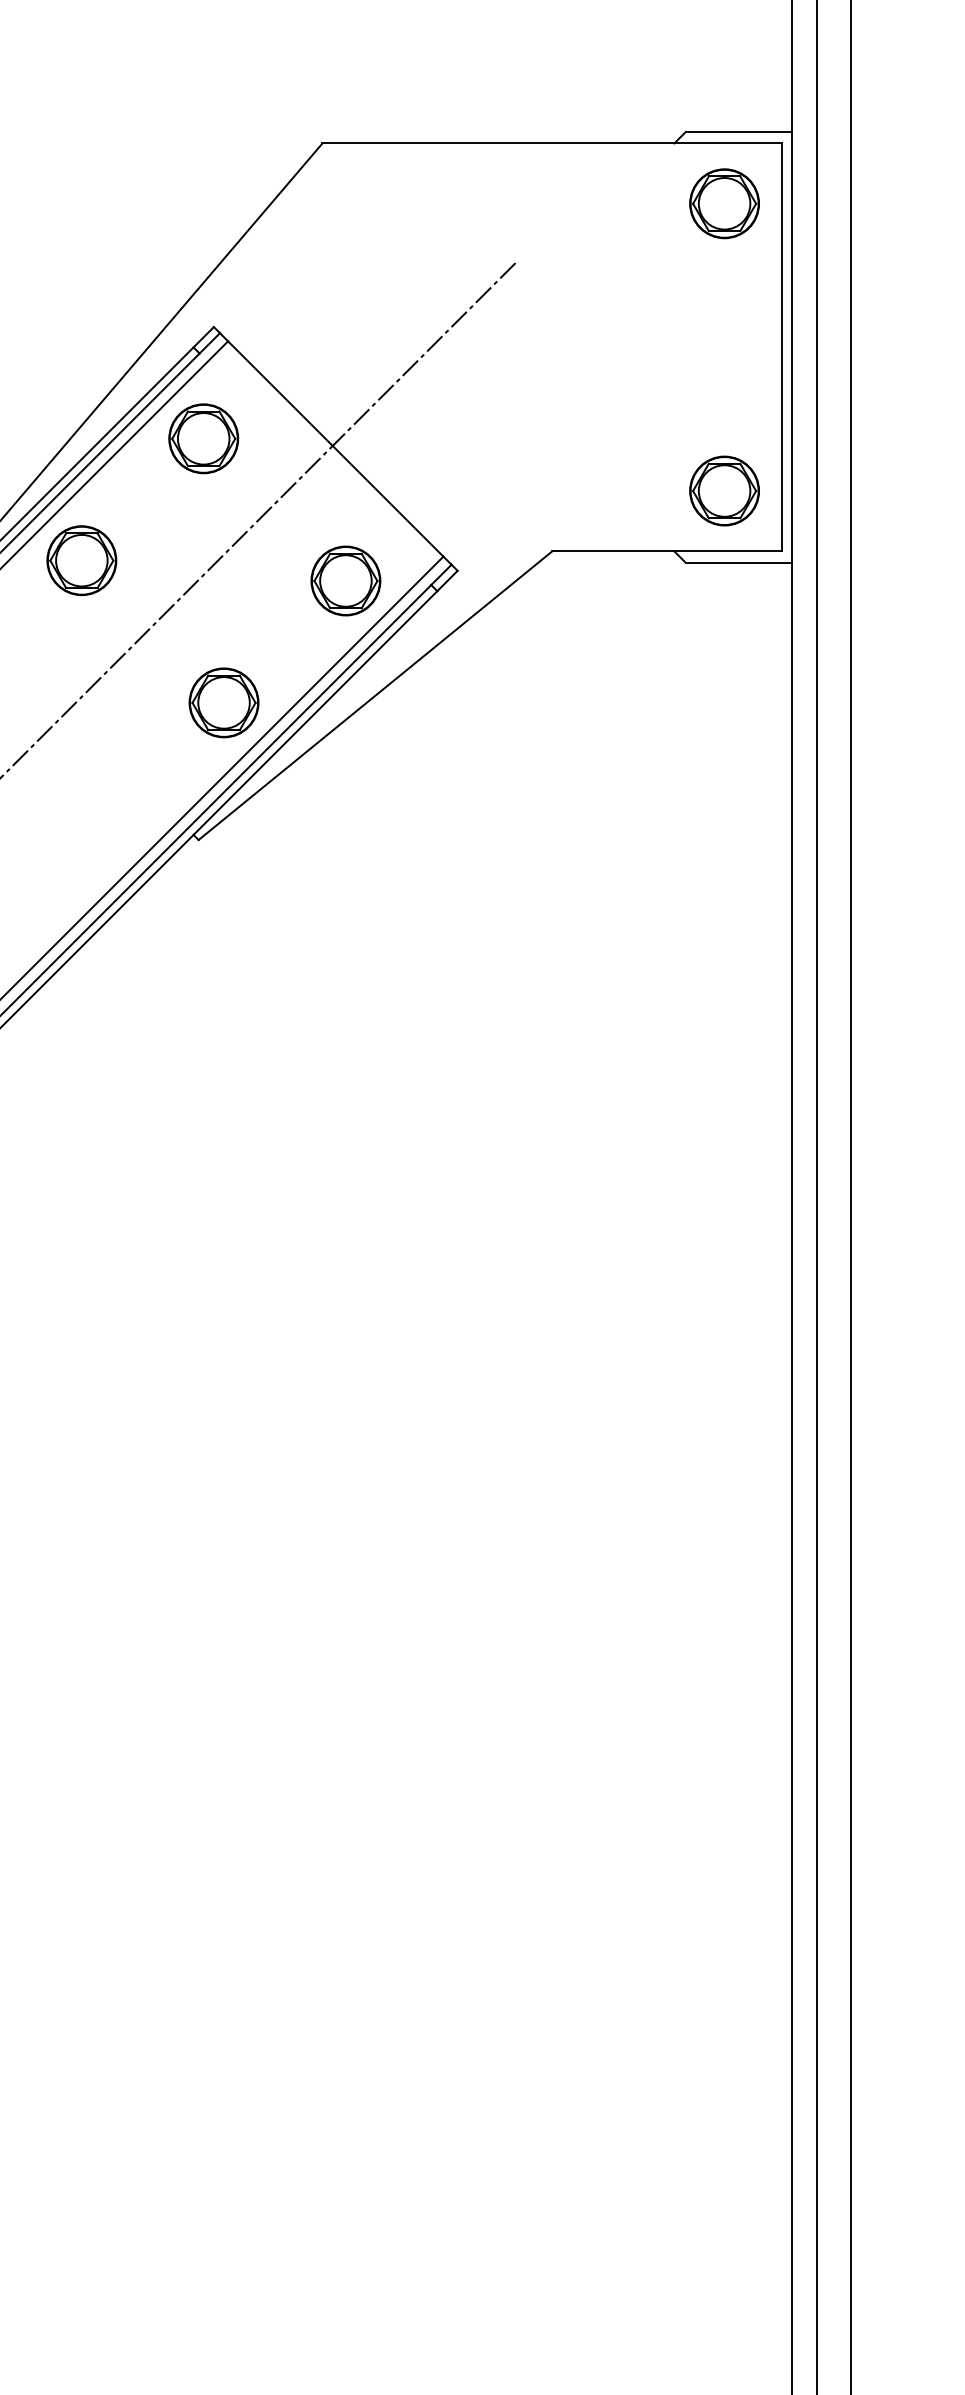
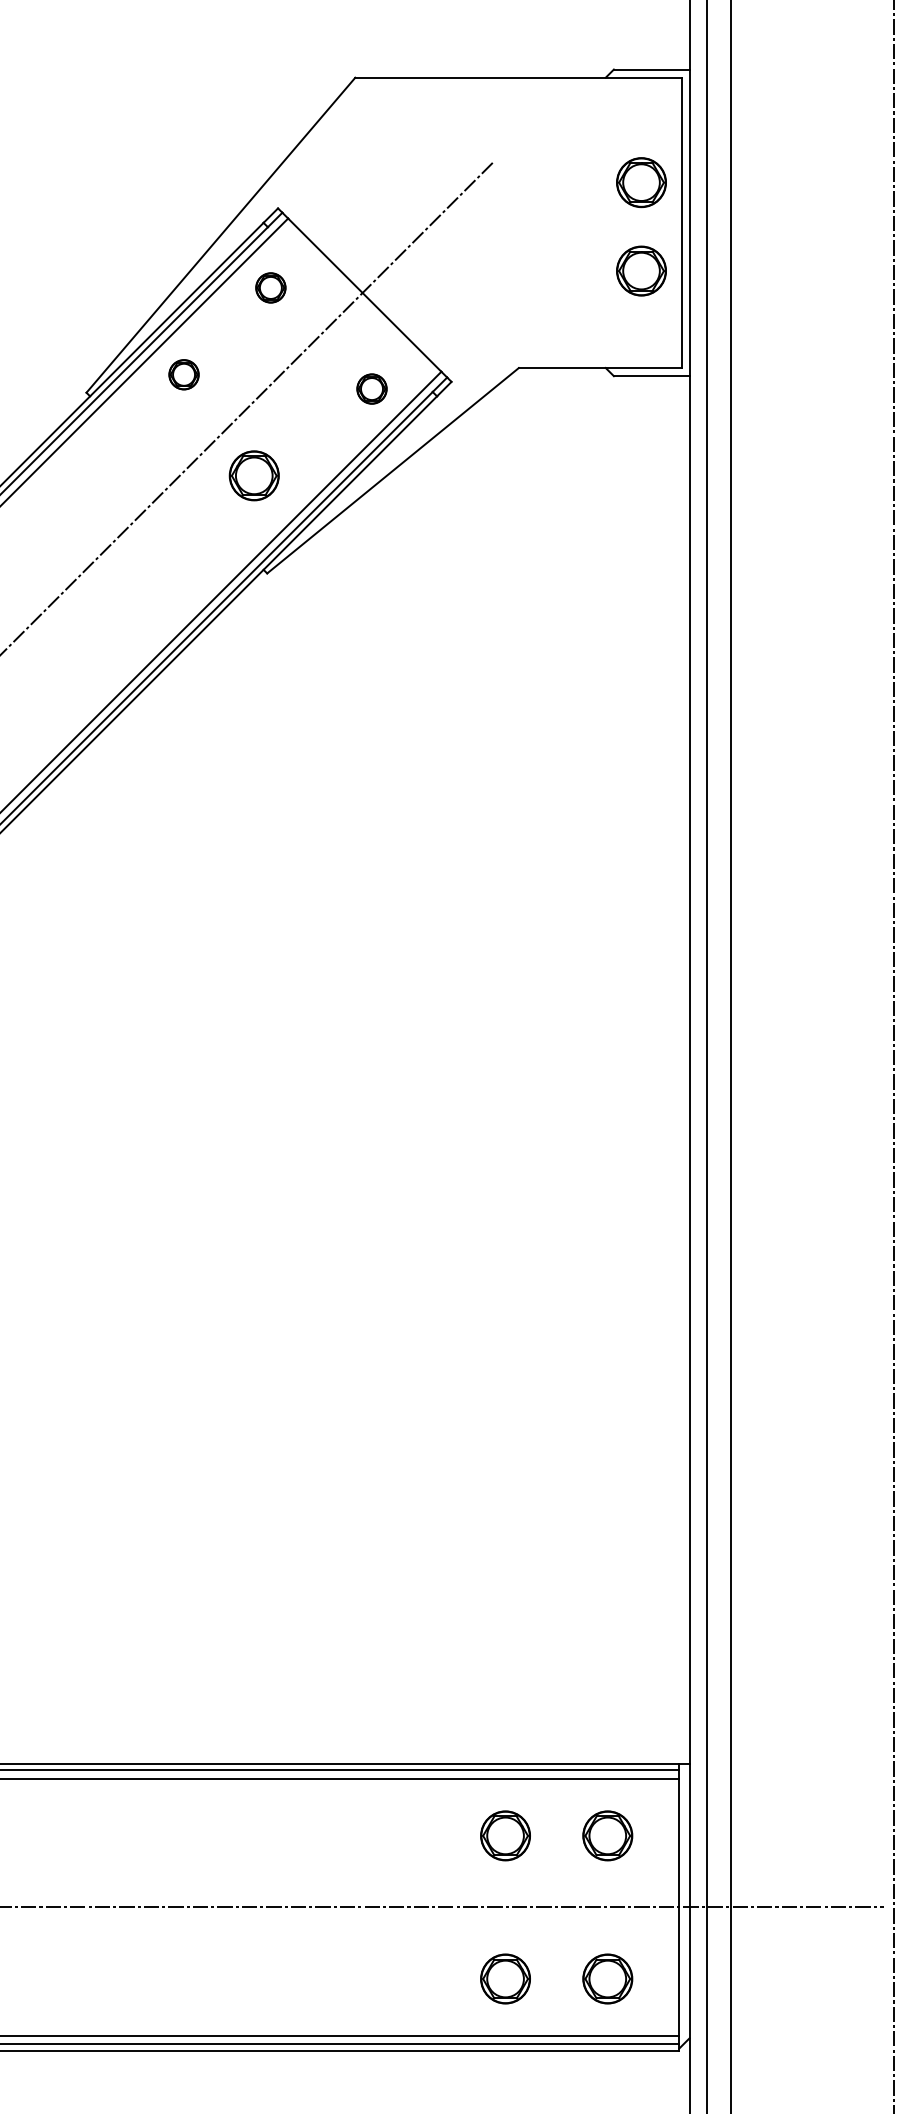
part: (724, 203) -> (641, 182), moved
part: (203, 438) -> (270, 287), size x0.6
part: (724, 490) -> (641, 270), moved
part: (81, 560) -> (183, 374), size x0.6
part: (345, 580) -> (371, 388), size x0.6
part: (222, 702) -> (253, 475), moved

